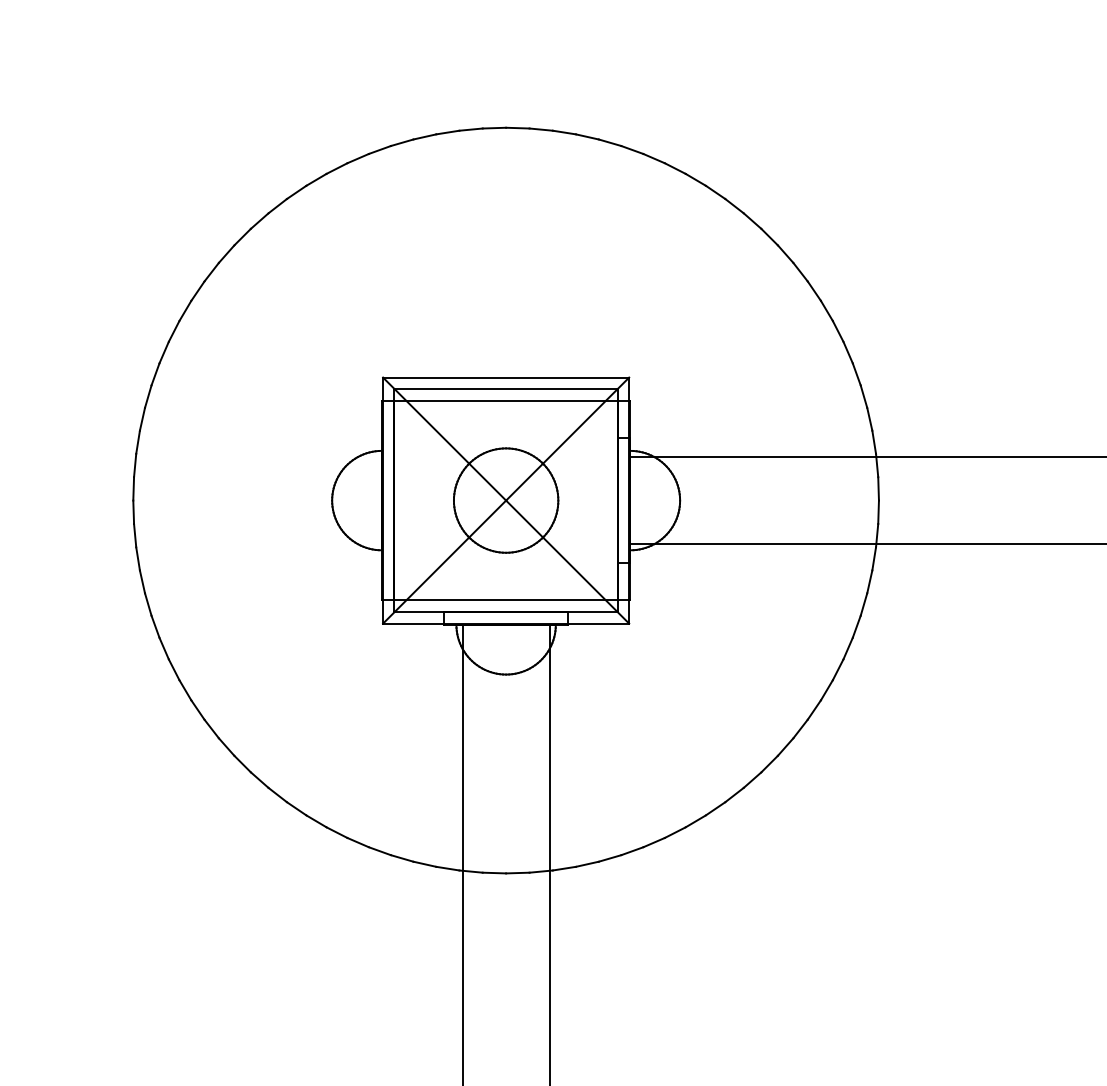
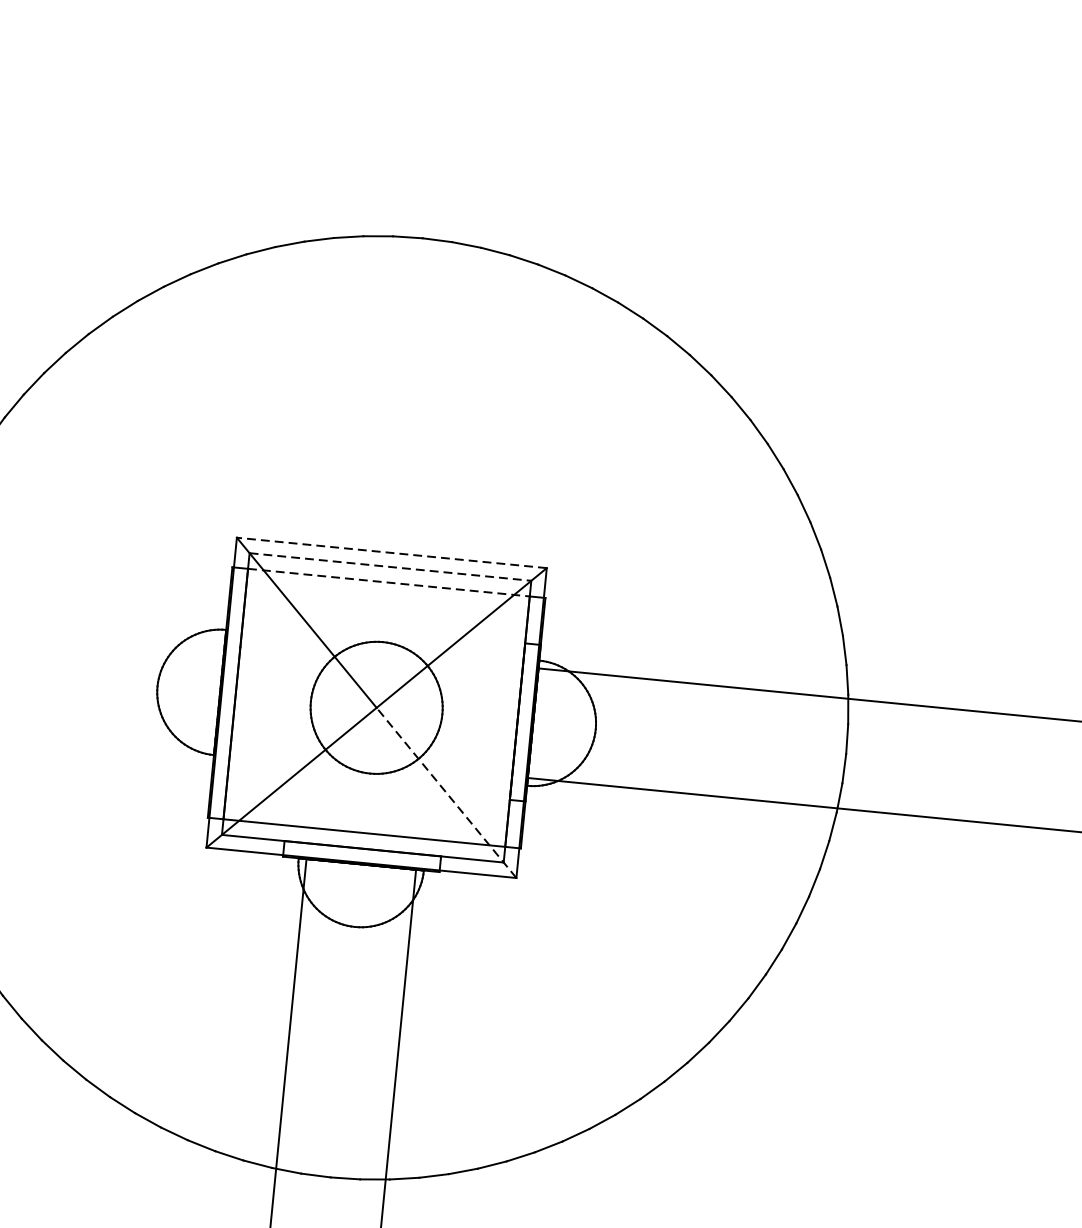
line: (505, 377) -> (391, 552), solid -> dashed
line: (506, 388) -> (390, 566), solid -> dashed
line: (506, 401) -> (389, 583), solid -> dashed
line: (567, 562) -> (446, 793), solid -> dashed

